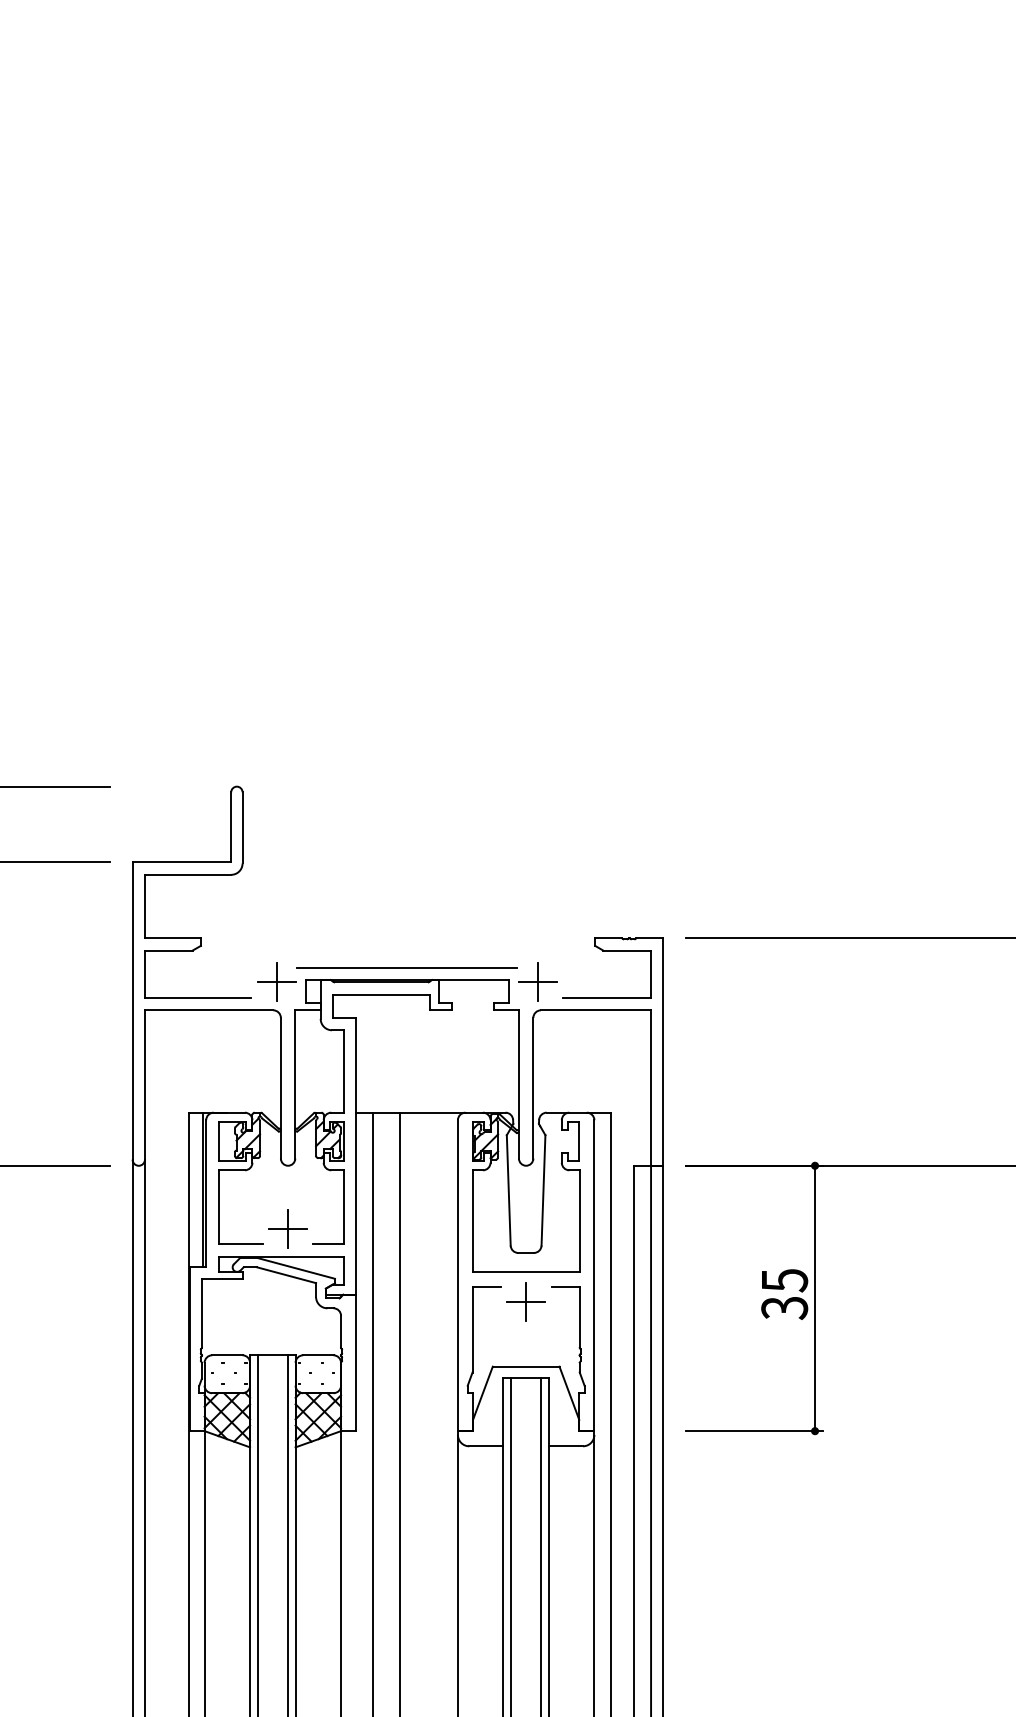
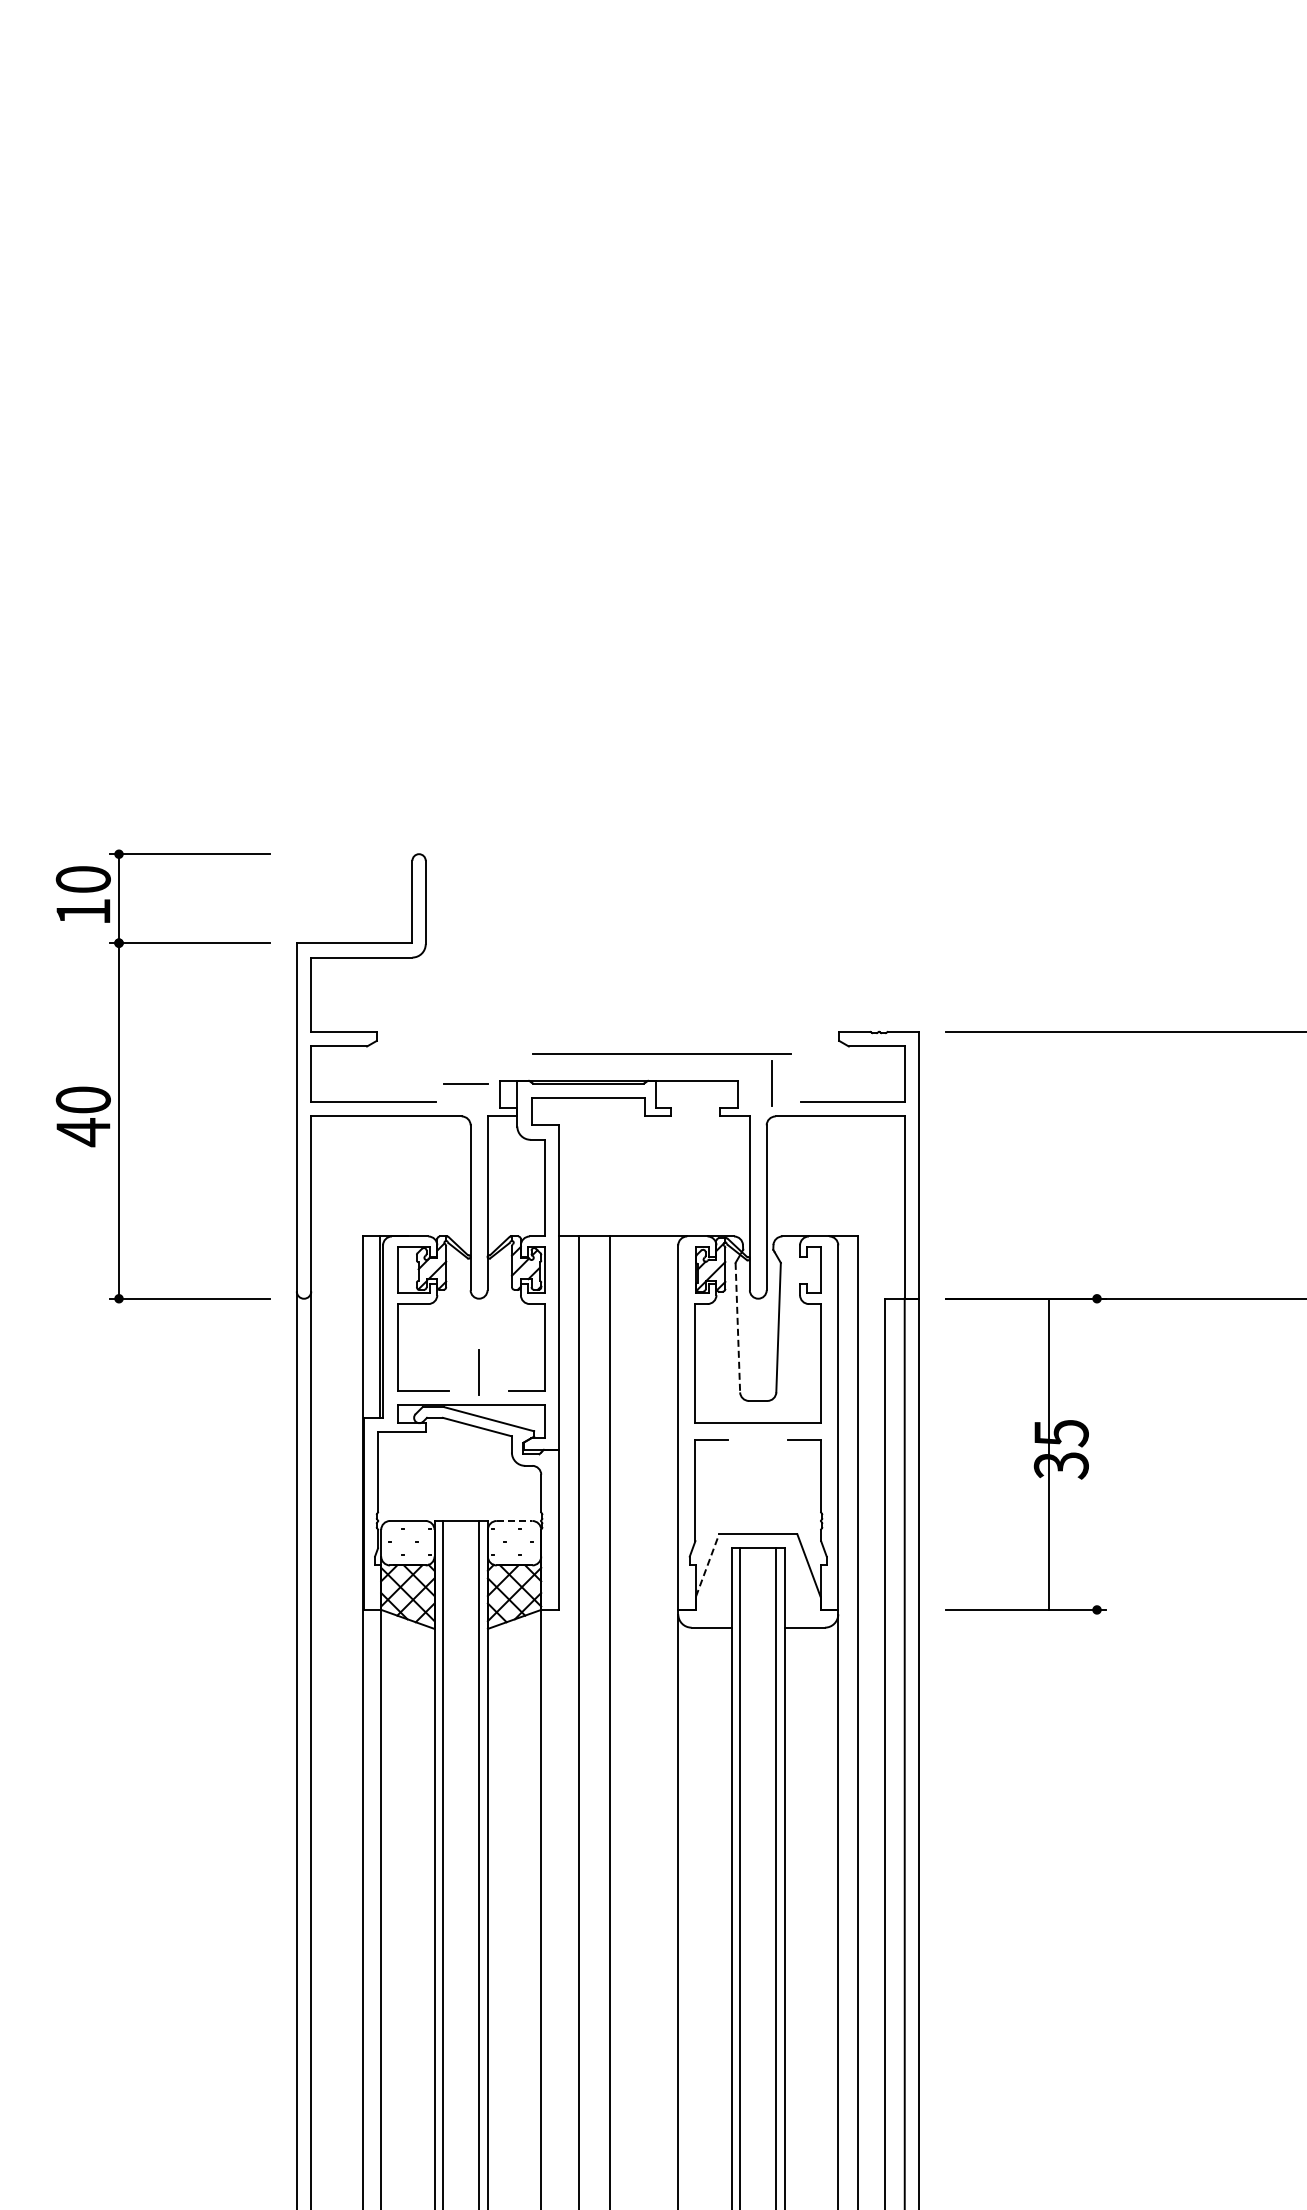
line: (406, 966) -> (661, 1053), moved
line: (276, 982) -> (465, 1083), removed
line: (537, 982) -> (771, 1083), removed
line: (508, 1190) -> (737, 1327), solid -> dashed
line: (287, 1228) -> (478, 1372), removed
line: (815, 1297) -> (1049, 1453), moved
part: (526, 1302) -> (758, 1458), removed
line: (318, 1354) -> (514, 1520), solid -> dashed
line: (482, 1392) -> (707, 1564), solid -> dashed

